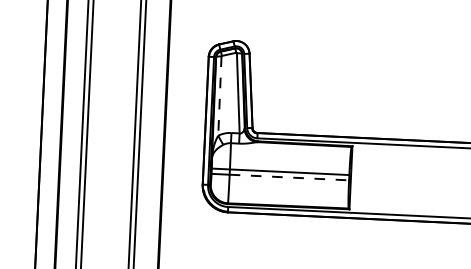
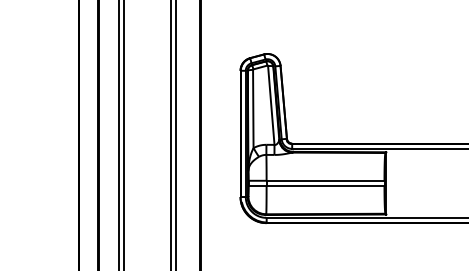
line: (220, 96) -> (253, 109), dashed -> solid
line: (289, 178) -> (325, 186), dashed -> solid

